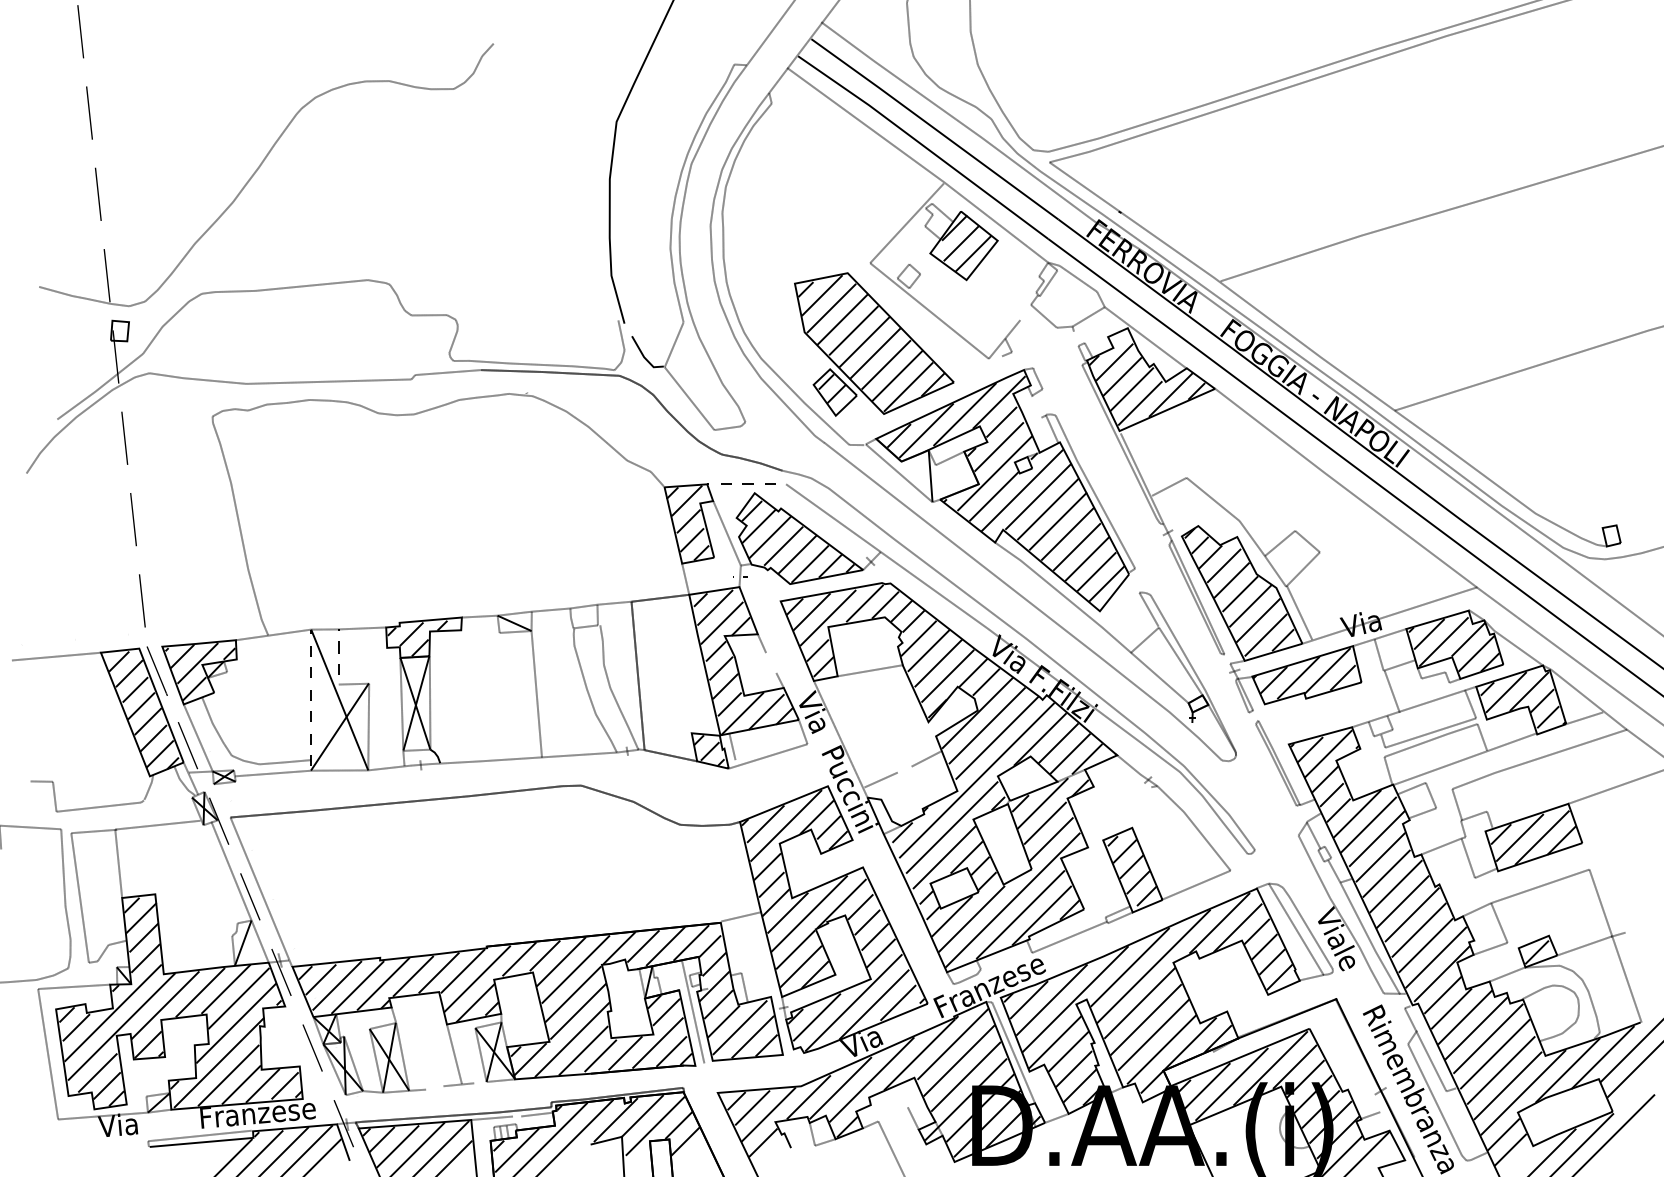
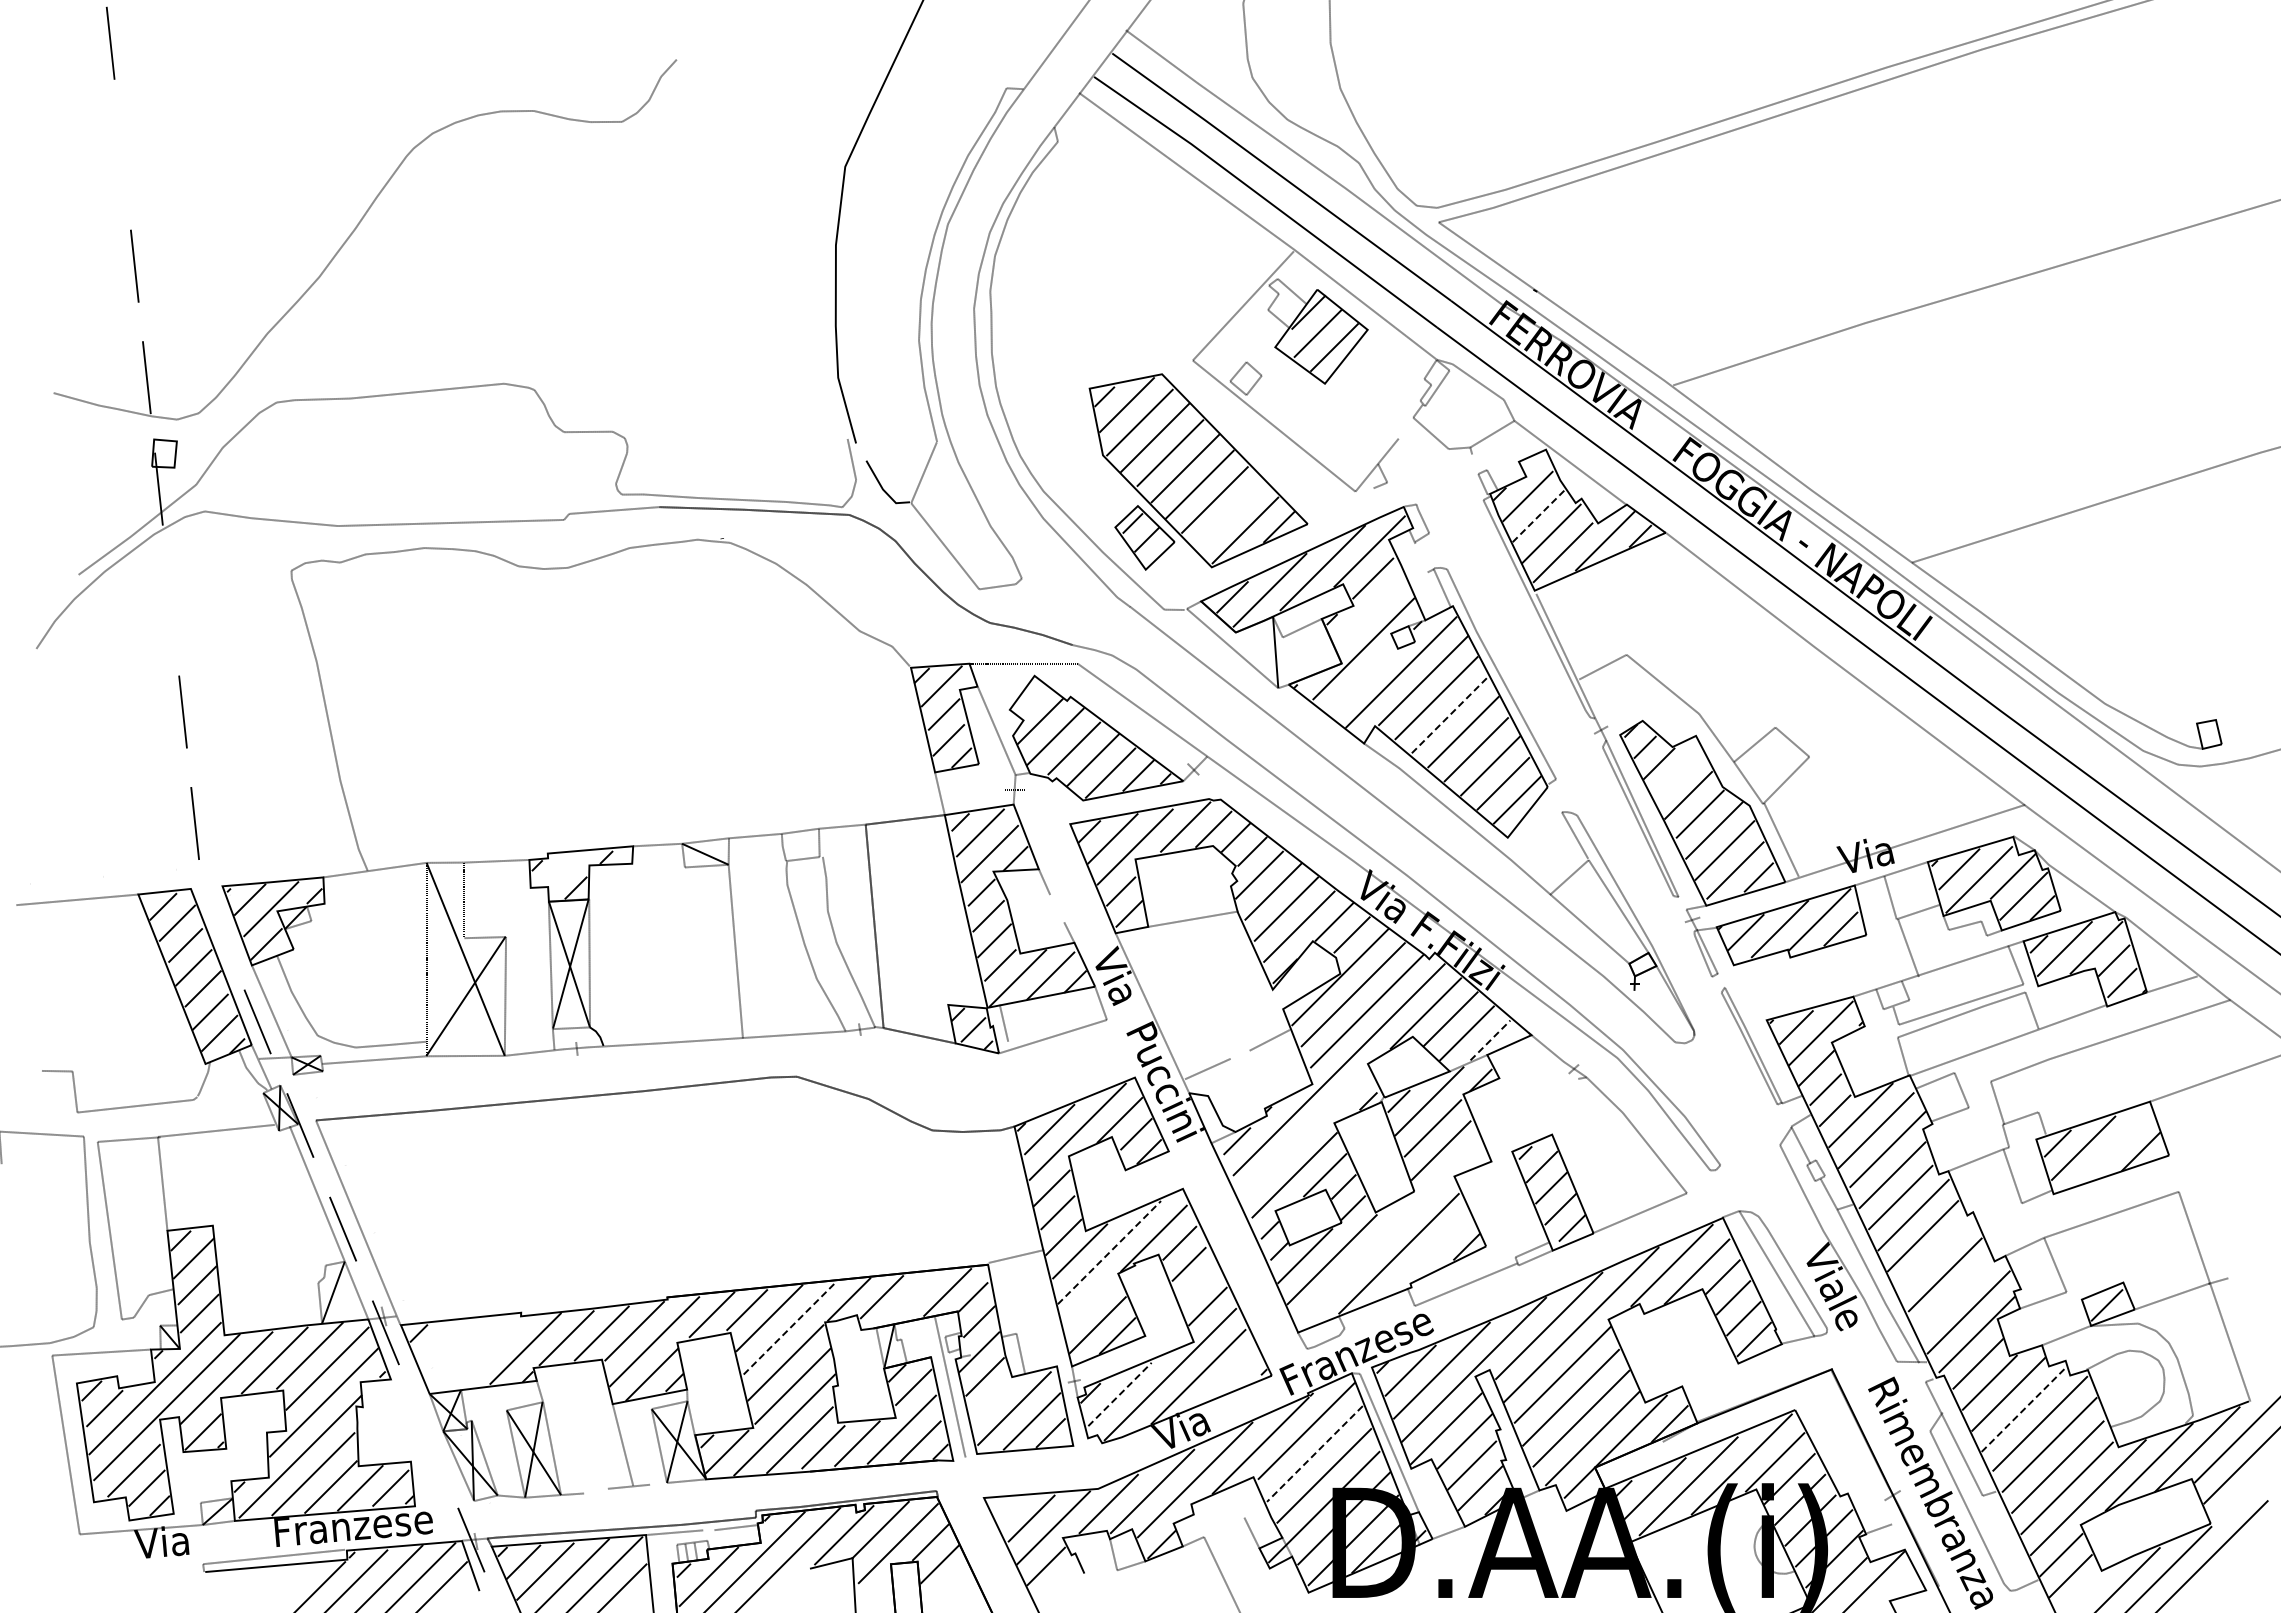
line: (89, 112) -> (122, 154), removed
line: (897, 376) -> (1230, 515), removed
line: (1122, 376) -> (1538, 516), solid -> dashed
line: (124, 438) -> (170, 600), removed
line: (999, 446) -> (1369, 612), removed
line: (993, 496) -> (1362, 680), removed
line: (751, 511) -> (1030, 700), removed
line: (1058, 521) -> (1450, 714), solid -> dashed
line: (1223, 565) -> (1677, 775), removed
line: (411, 634) -> (564, 869), removed
line: (157, 670) -> (215, 919), removed
line: (1087, 759) -> (1490, 1040), solid -> dashed
line: (952, 827) -> (1305, 1134), removed
line: (1541, 837) -> (2113, 1147), removed
line: (1012, 899) -> (1388, 1233), removed
line: (809, 913) -> (1109, 1252), solid -> dashed
line: (1411, 914) -> (1935, 1253), removed
line: (1042, 915) -> (1428, 1254), removed
line: (875, 936) -> (1199, 1283), removed
line: (665, 945) -> (912, 1296), removed
line: (1425, 945) -> (1954, 1295), removed
line: (795, 949) -> (1090, 1301), removed
line: (575, 969) -> (789, 1328), solid -> dashed
line: (320, 979) -> (439, 1342), removed
line: (337, 985) -> (462, 1350), removed
line: (357, 987) -> (490, 1353), removed
line: (897, 1002) -> (1230, 1374), removed
line: (816, 1017) -> (1119, 1394), solid -> dashed
line: (724, 1021) -> (992, 1400), removed
line: (1476, 1028) -> (2023, 1409), solid -> dashed
line: (312, 1048) -> (428, 1436), removed
line: (958, 1060) -> (1314, 1453), solid -> dashed
line: (736, 1100) -> (1009, 1508), removed

